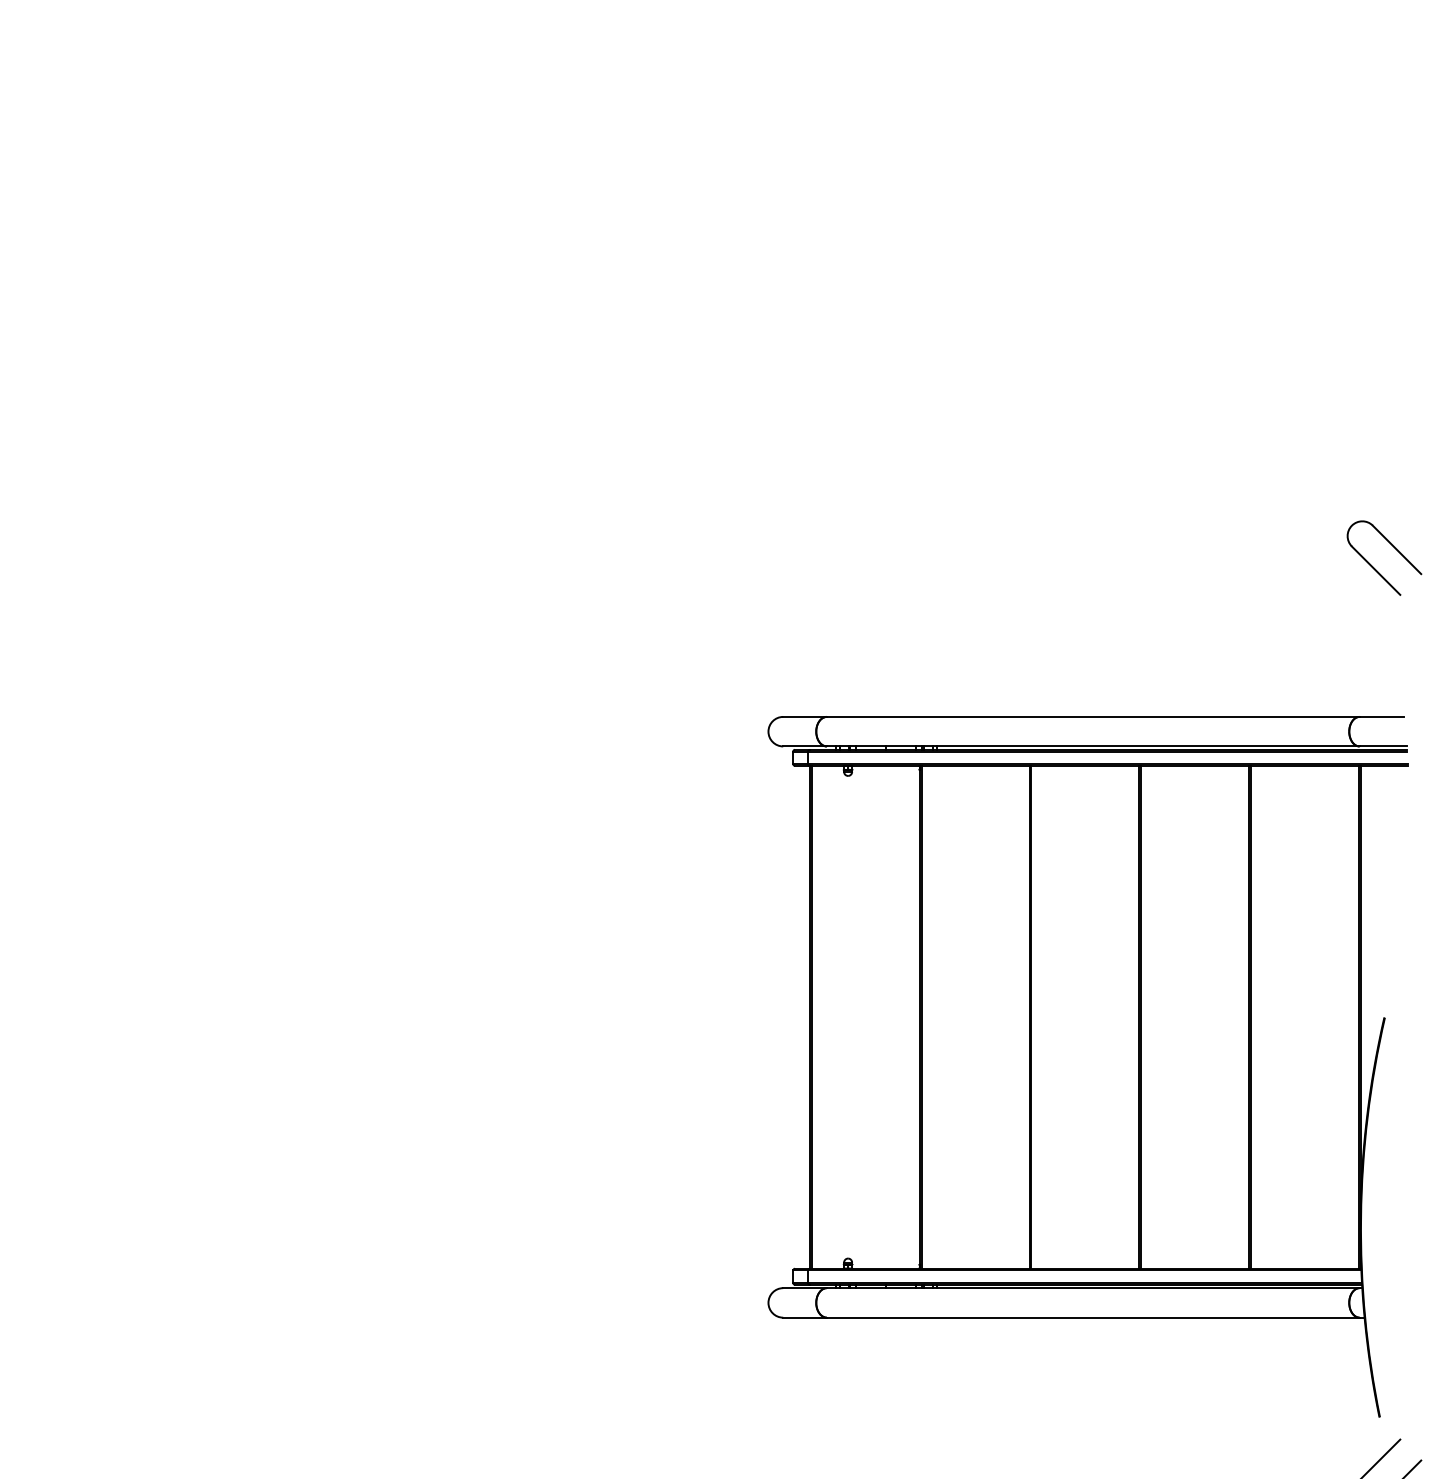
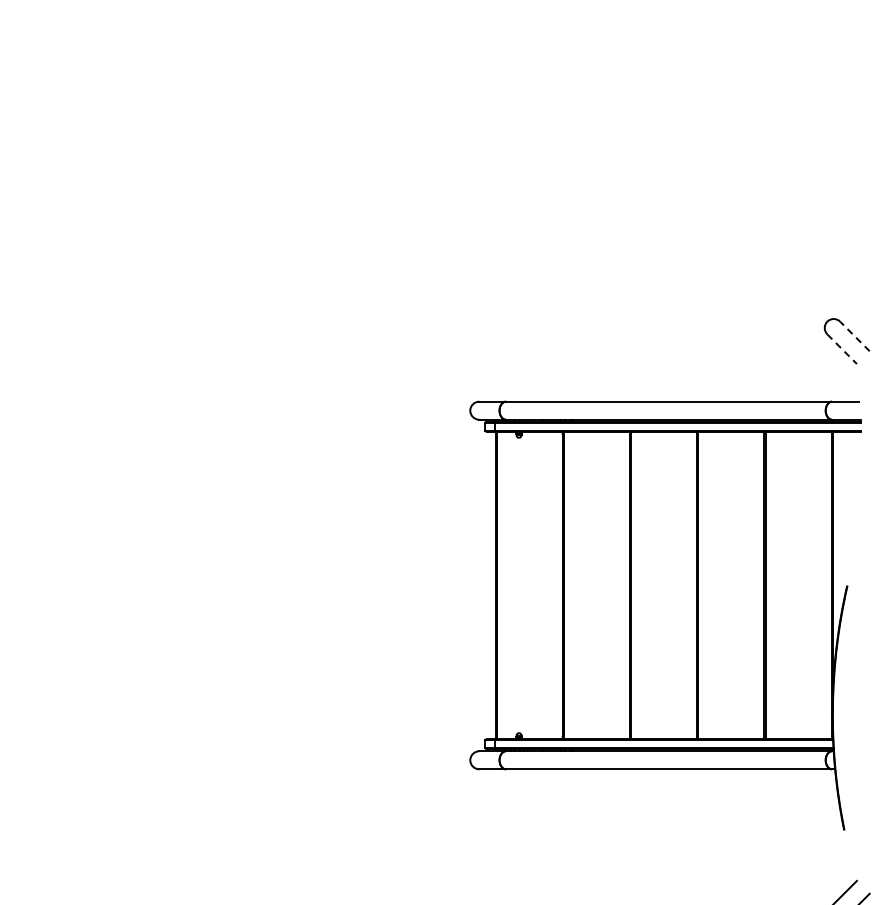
line: (1396, 549) -> (854, 336), solid -> dashed
line: (1376, 571) -> (842, 349), solid -> dashed
part: (1087, 1066) -> (665, 615), moved

